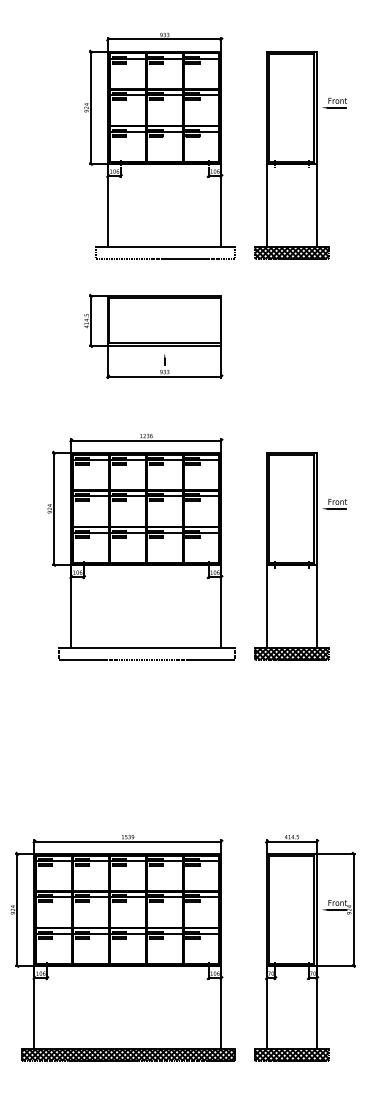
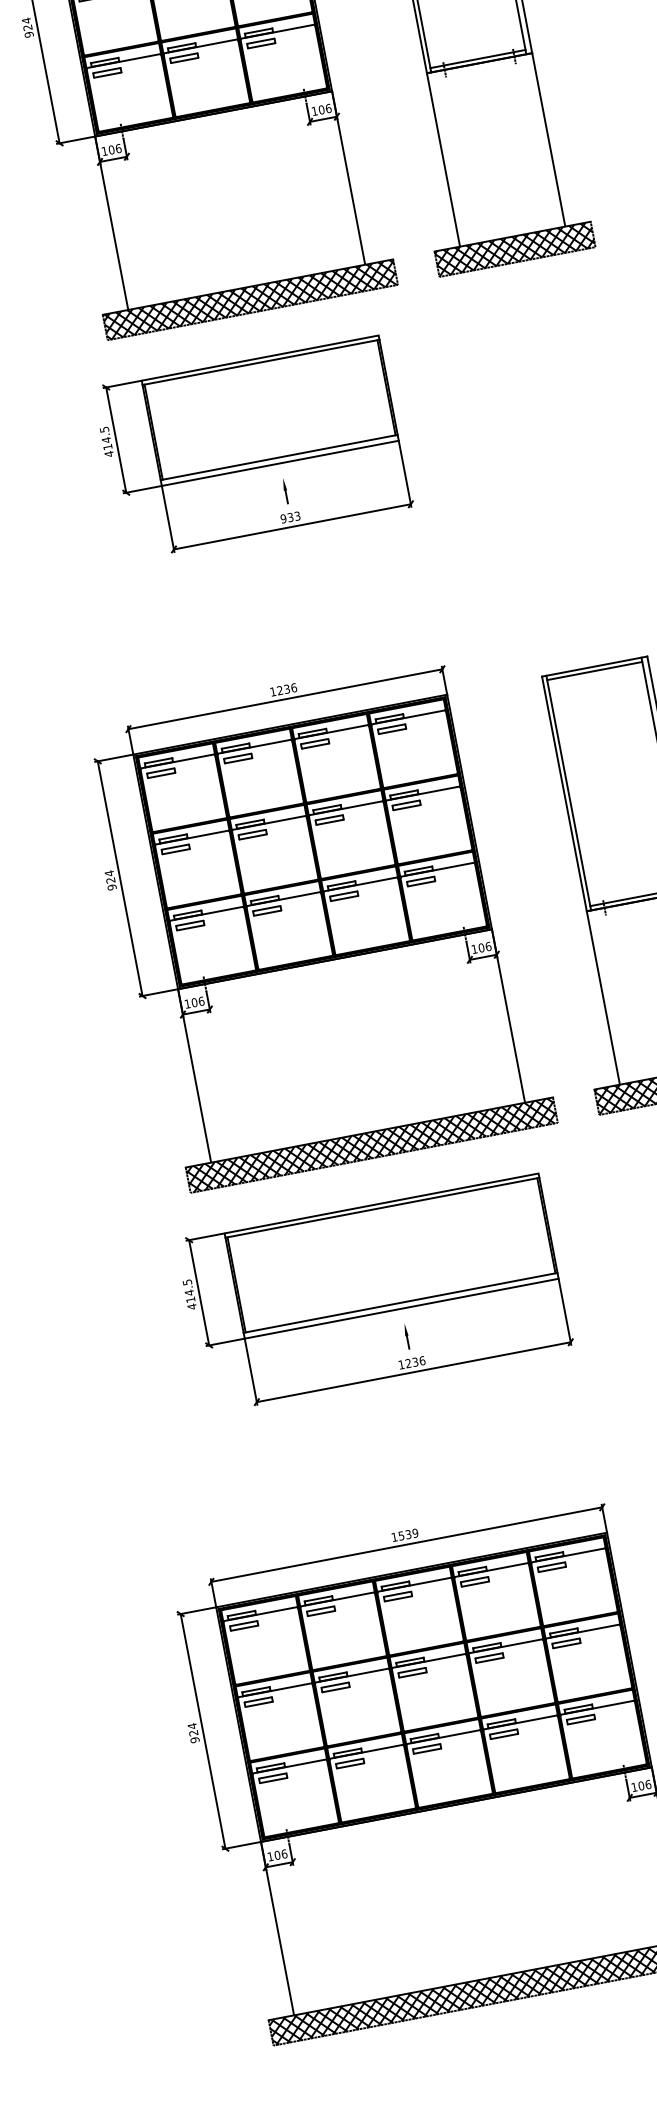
hatch: (164, 252) -> (248, 299), added
part: (153, 335) -> (252, 445), moved
hatch: (146, 653) -> (370, 1144), added
part: (135, 721) -> (374, 1290), added

